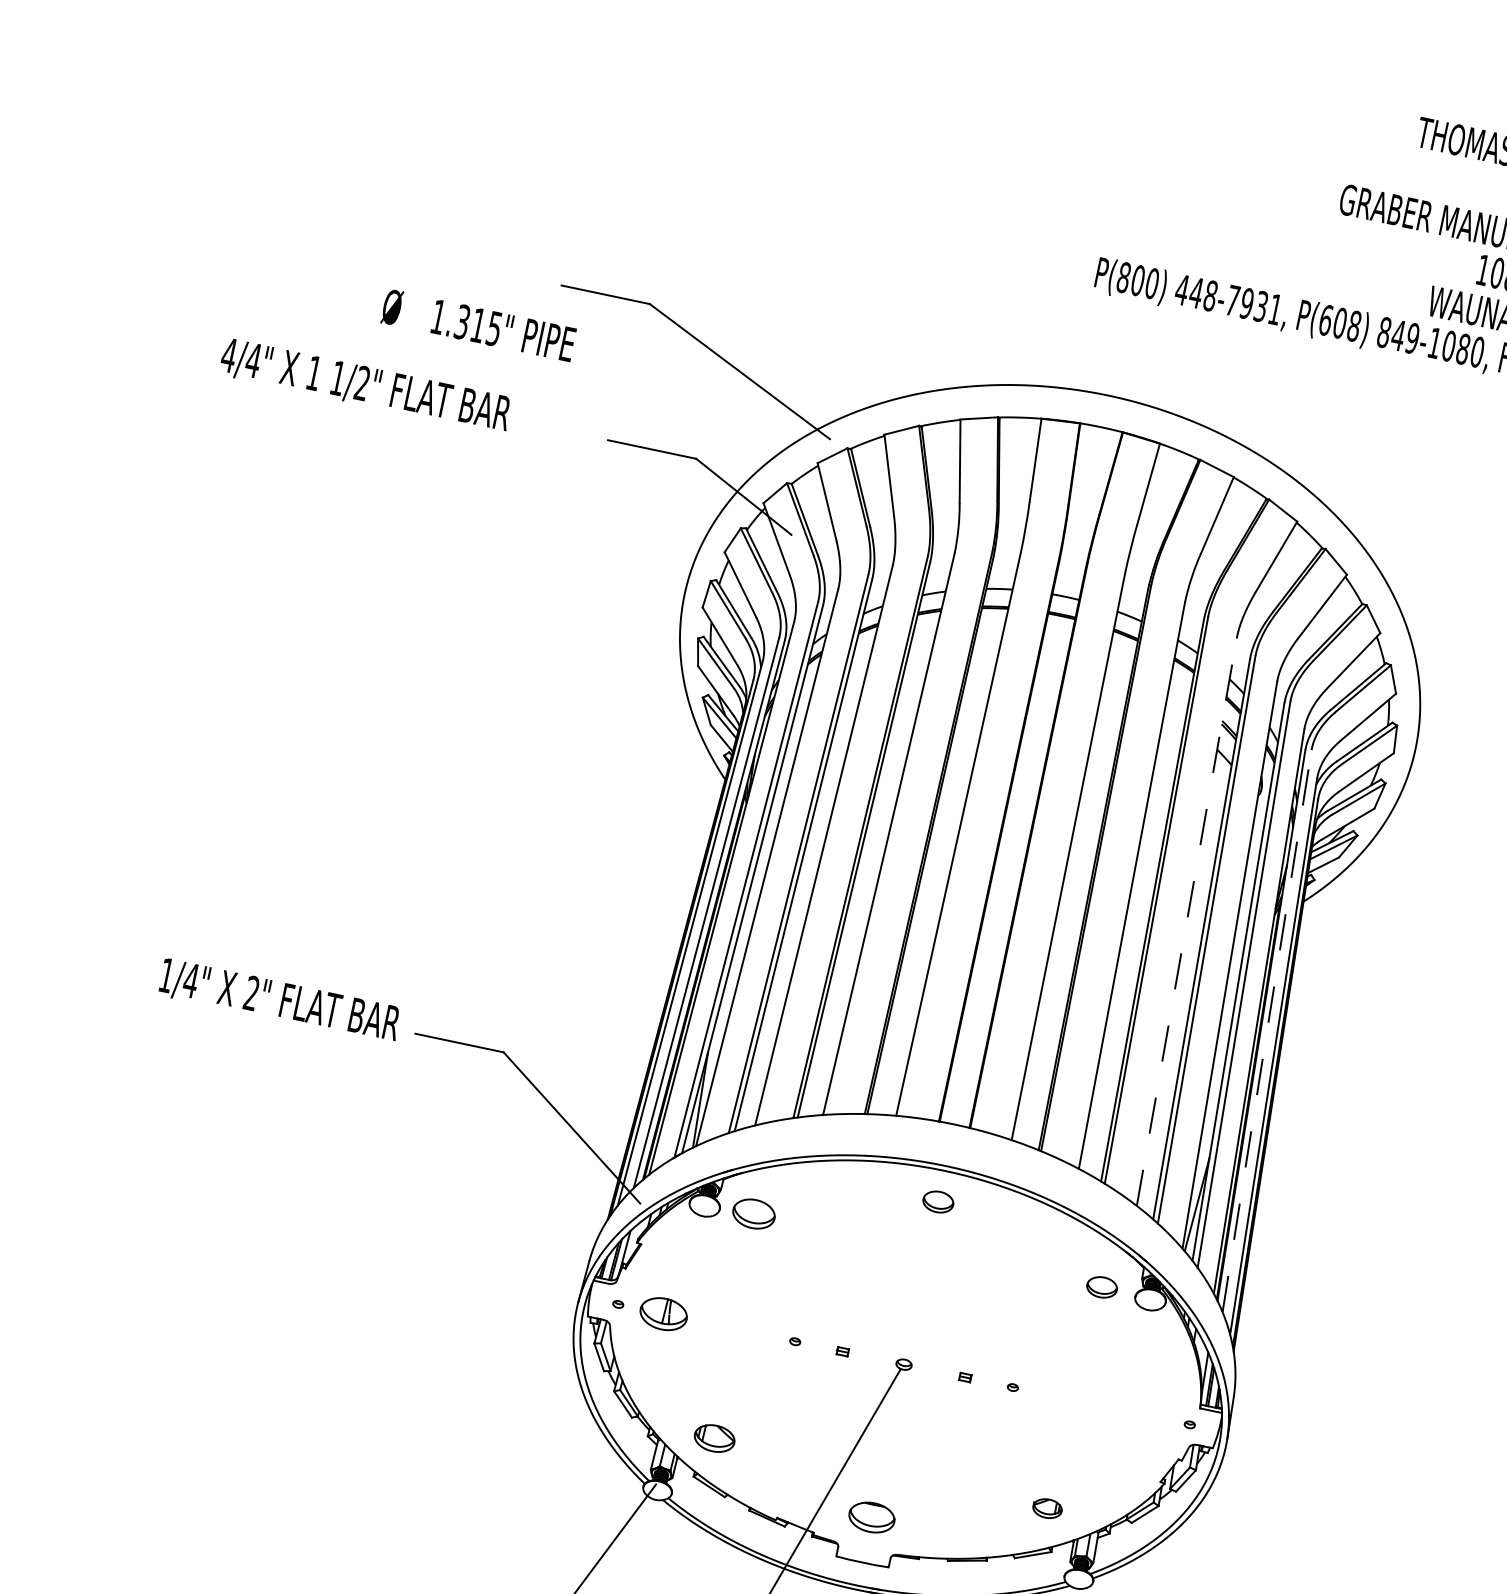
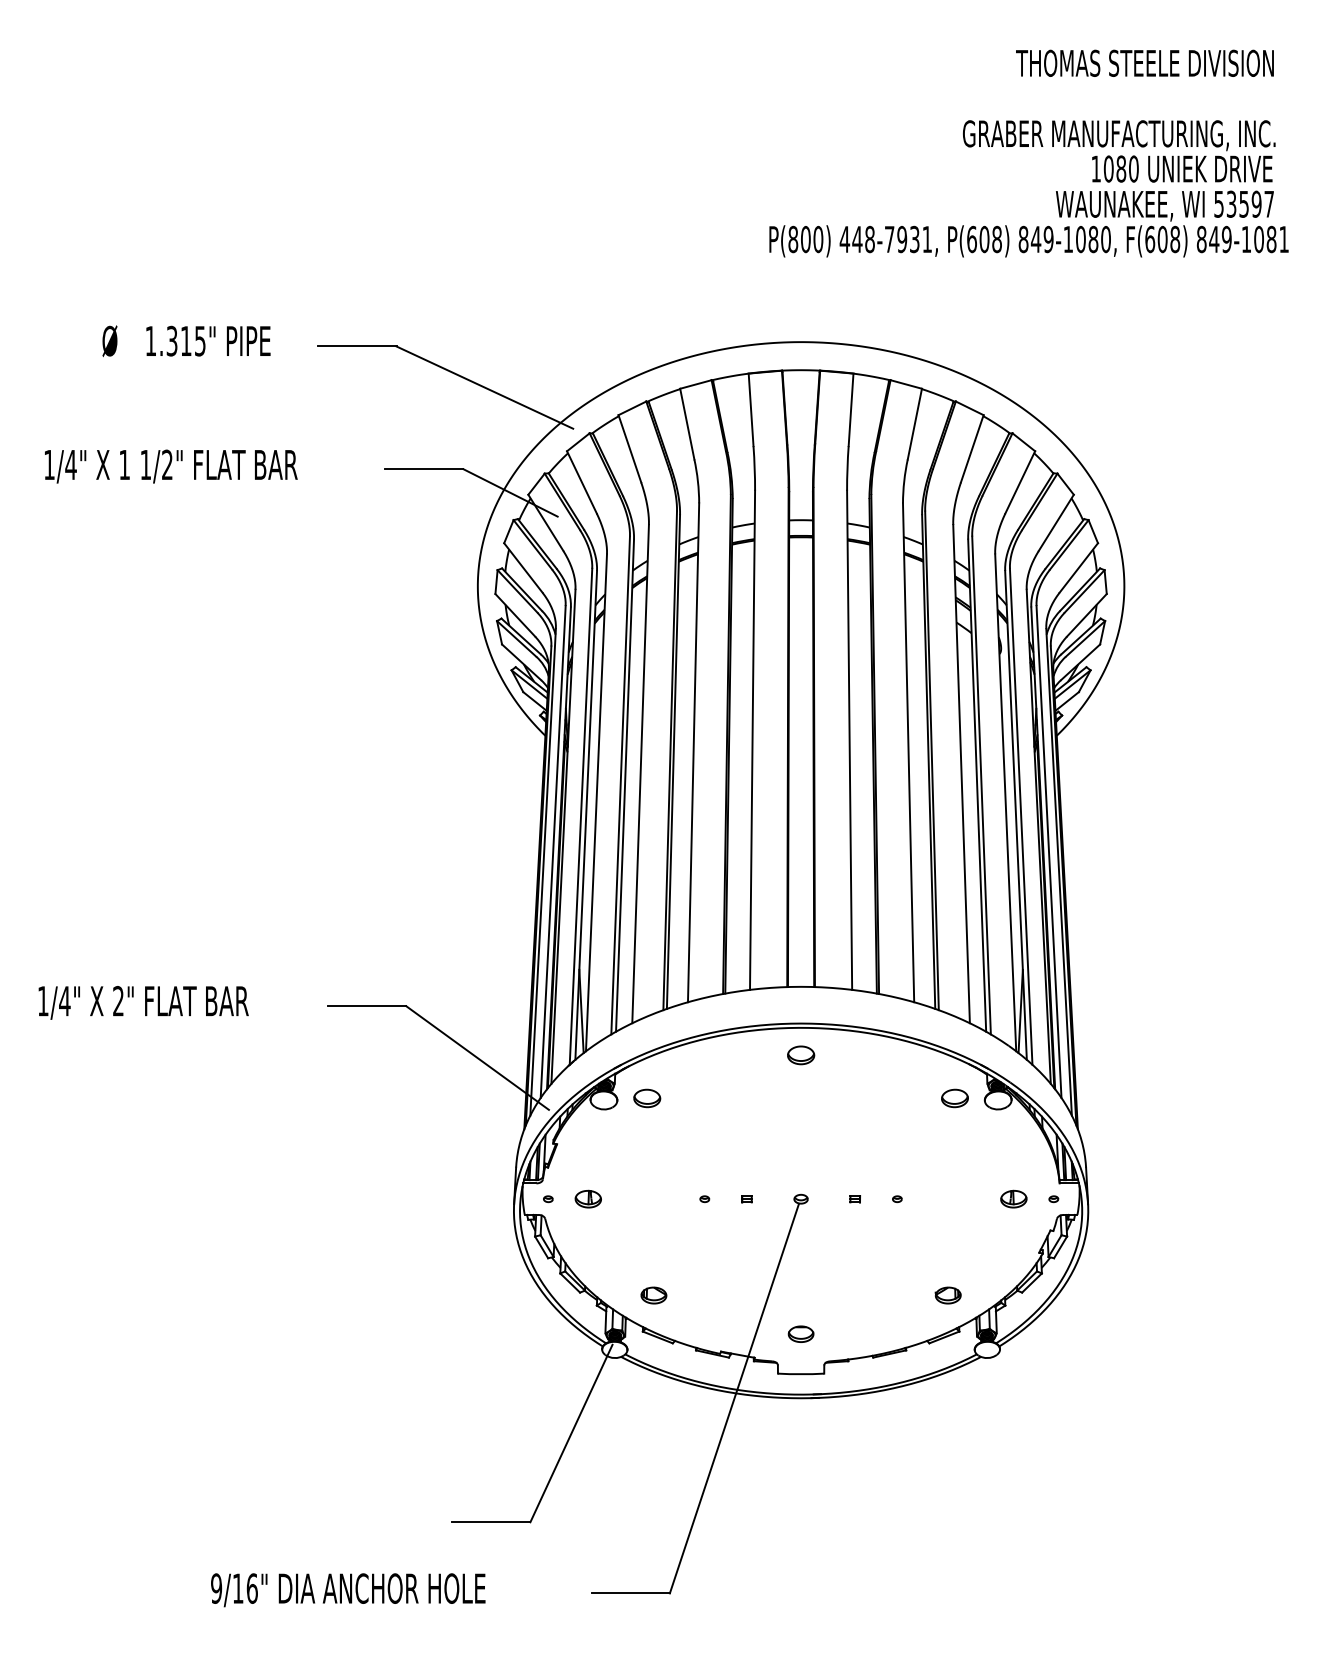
text: (478, 324) -> (186, 340), moved
text: (229, 354) -> (49, 464), 4/4" -> 1/4"
line: (1186, 921) -> (961, 773), dashed -> solid
text: (279, 1000) -> (143, 1002), moved
line: (1266, 1030) -> (1048, 851), dashed -> solid
part: (754, 1214) -> (647, 1098), size x0.71
part: (662, 1312) -> (587, 1198), size x0.62
part: (1144, 1414) -> (1013, 1198), added
part: (714, 1438) -> (653, 1295), size x0.71
part: (871, 1516) -> (800, 1333), size x0.62

